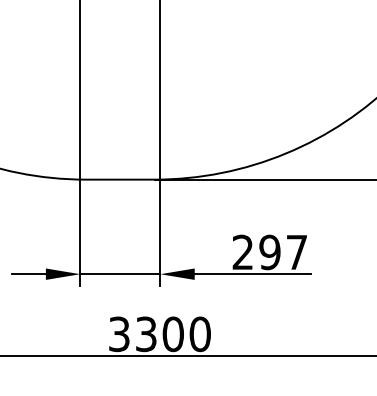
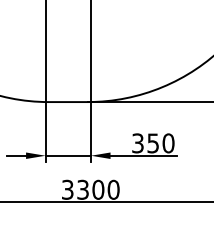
text: (270, 252) -> (153, 143), 297 -> 350

